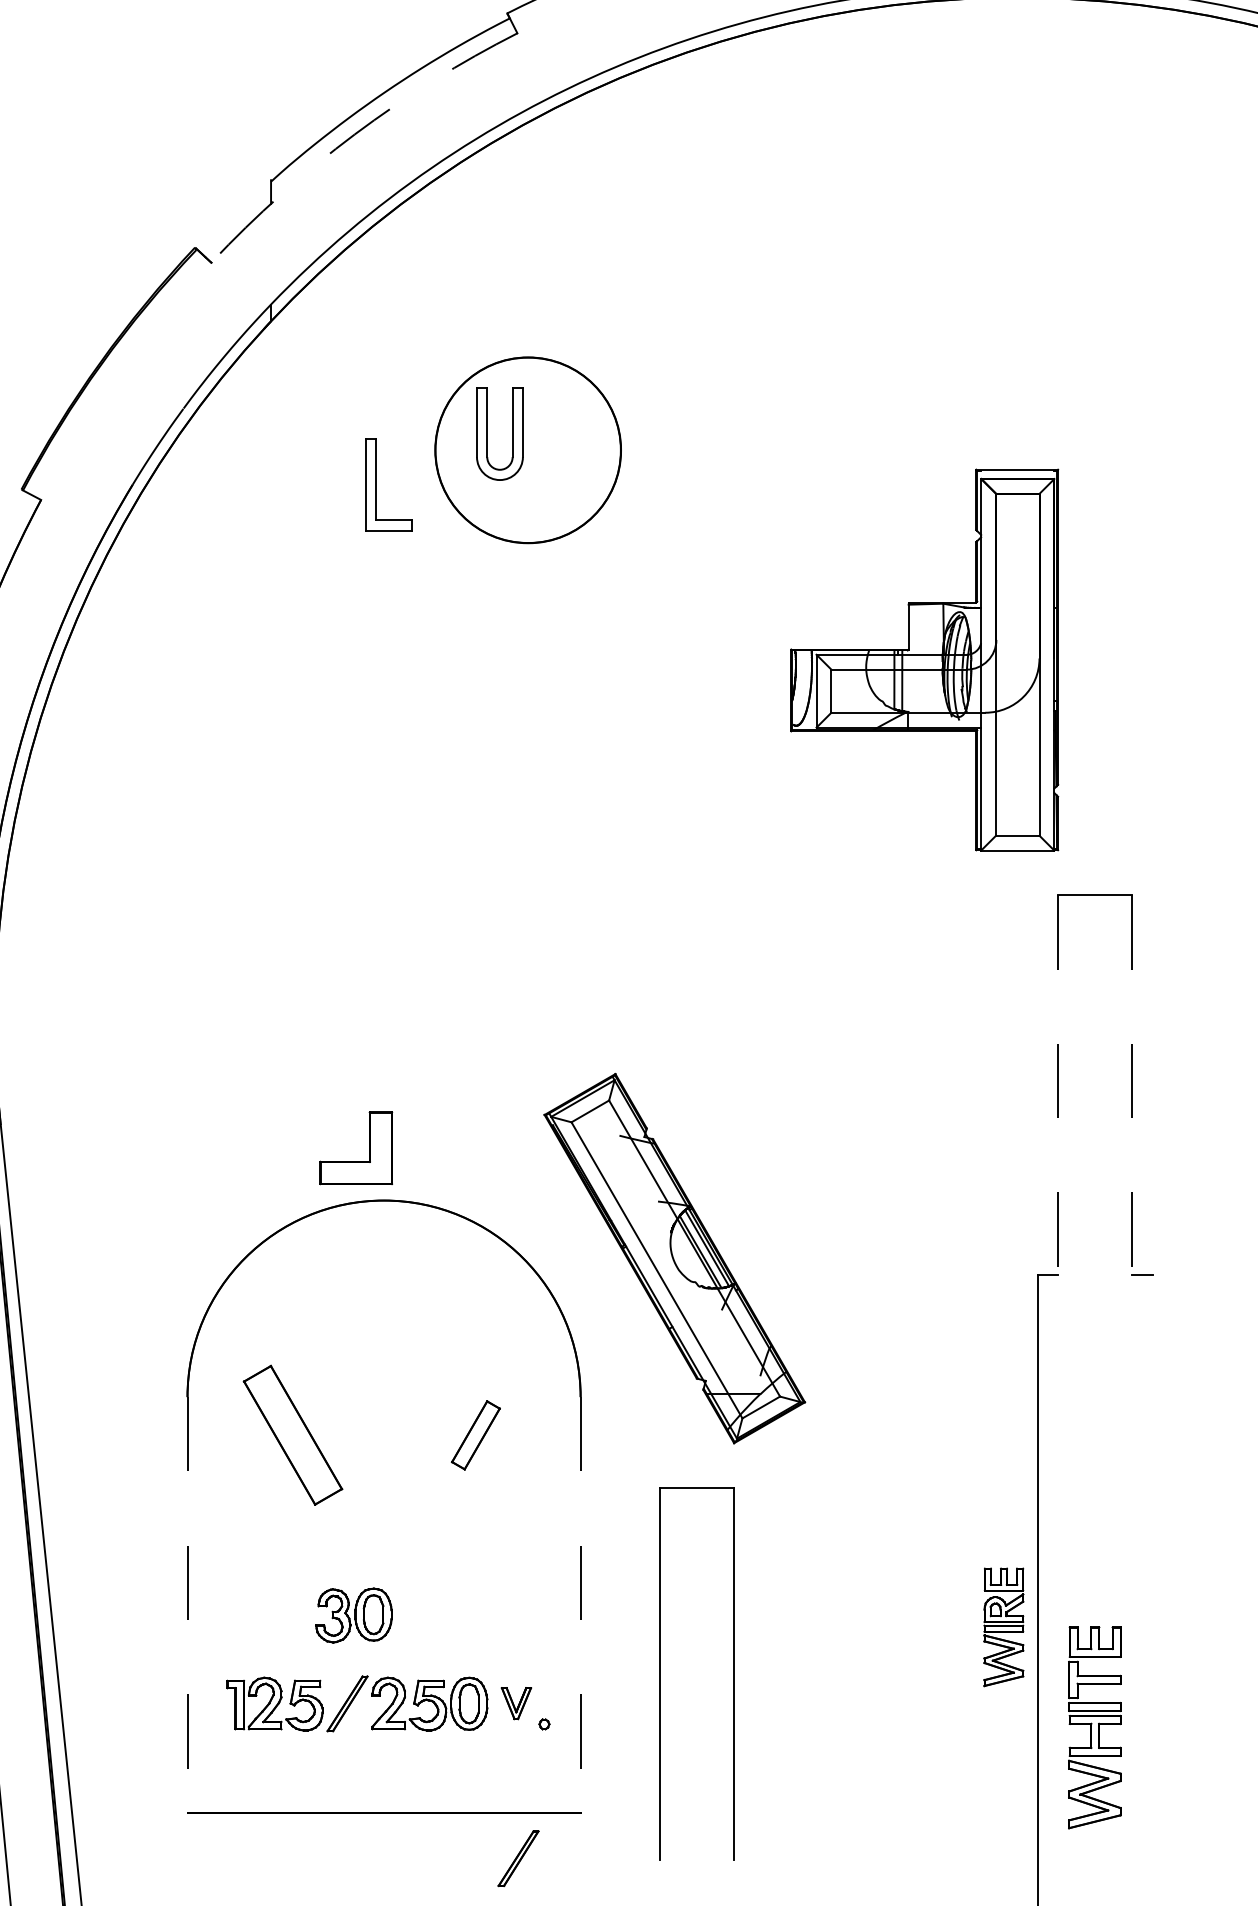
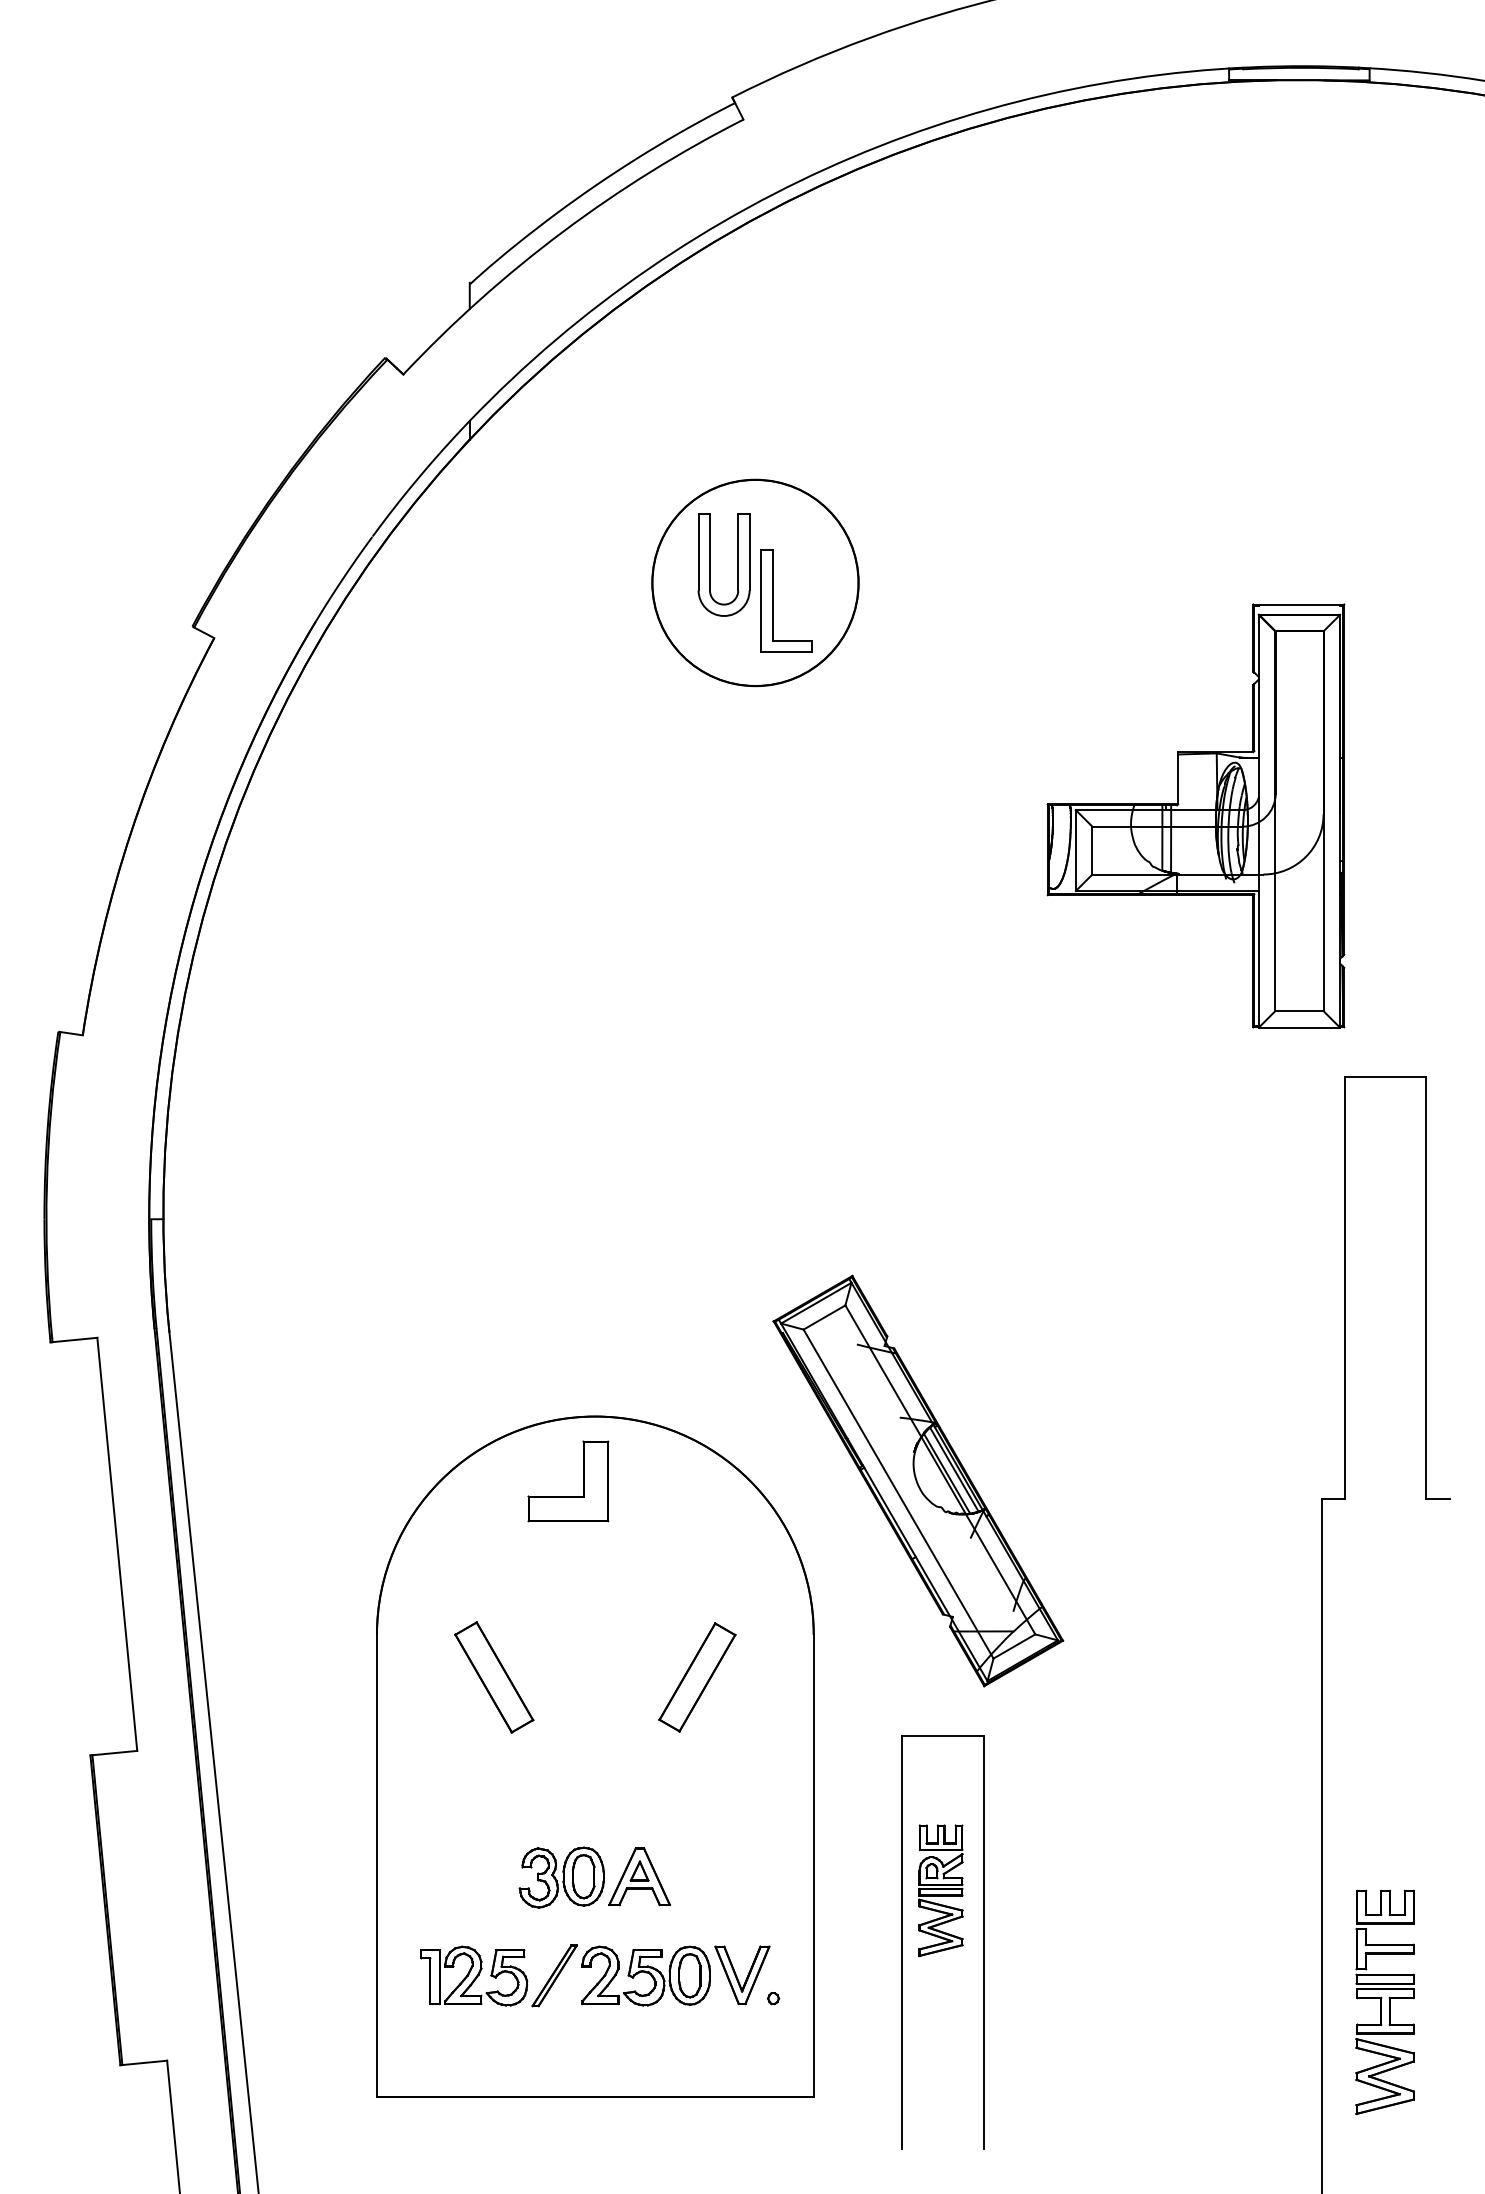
arc: (354, 134) -> (562, 231), dashed -> solid
part: (377, 484) -> (773, 600), moved
line: (1058, 1084) -> (1344, 1287), dashed -> solid
line: (1132, 1084) -> (1426, 1287), dashed -> solid
part: (369, 1148) -> (583, 1481), moved
part: (293, 1435) -> (494, 1677), size x0.71
part: (476, 1435) -> (697, 1677), size x1.43
line: (187, 1604) -> (376, 1865), dashed -> solid
line: (580, 1605) -> (813, 1866), dashed -> solid
part: (423, 1614) -> (639, 1876), added
part: (1003, 1627) -> (940, 1890), moved
part: (516, 1703) -> (742, 1975), size x1.67
part: (518, 1858) -> (744, 2147), removed

